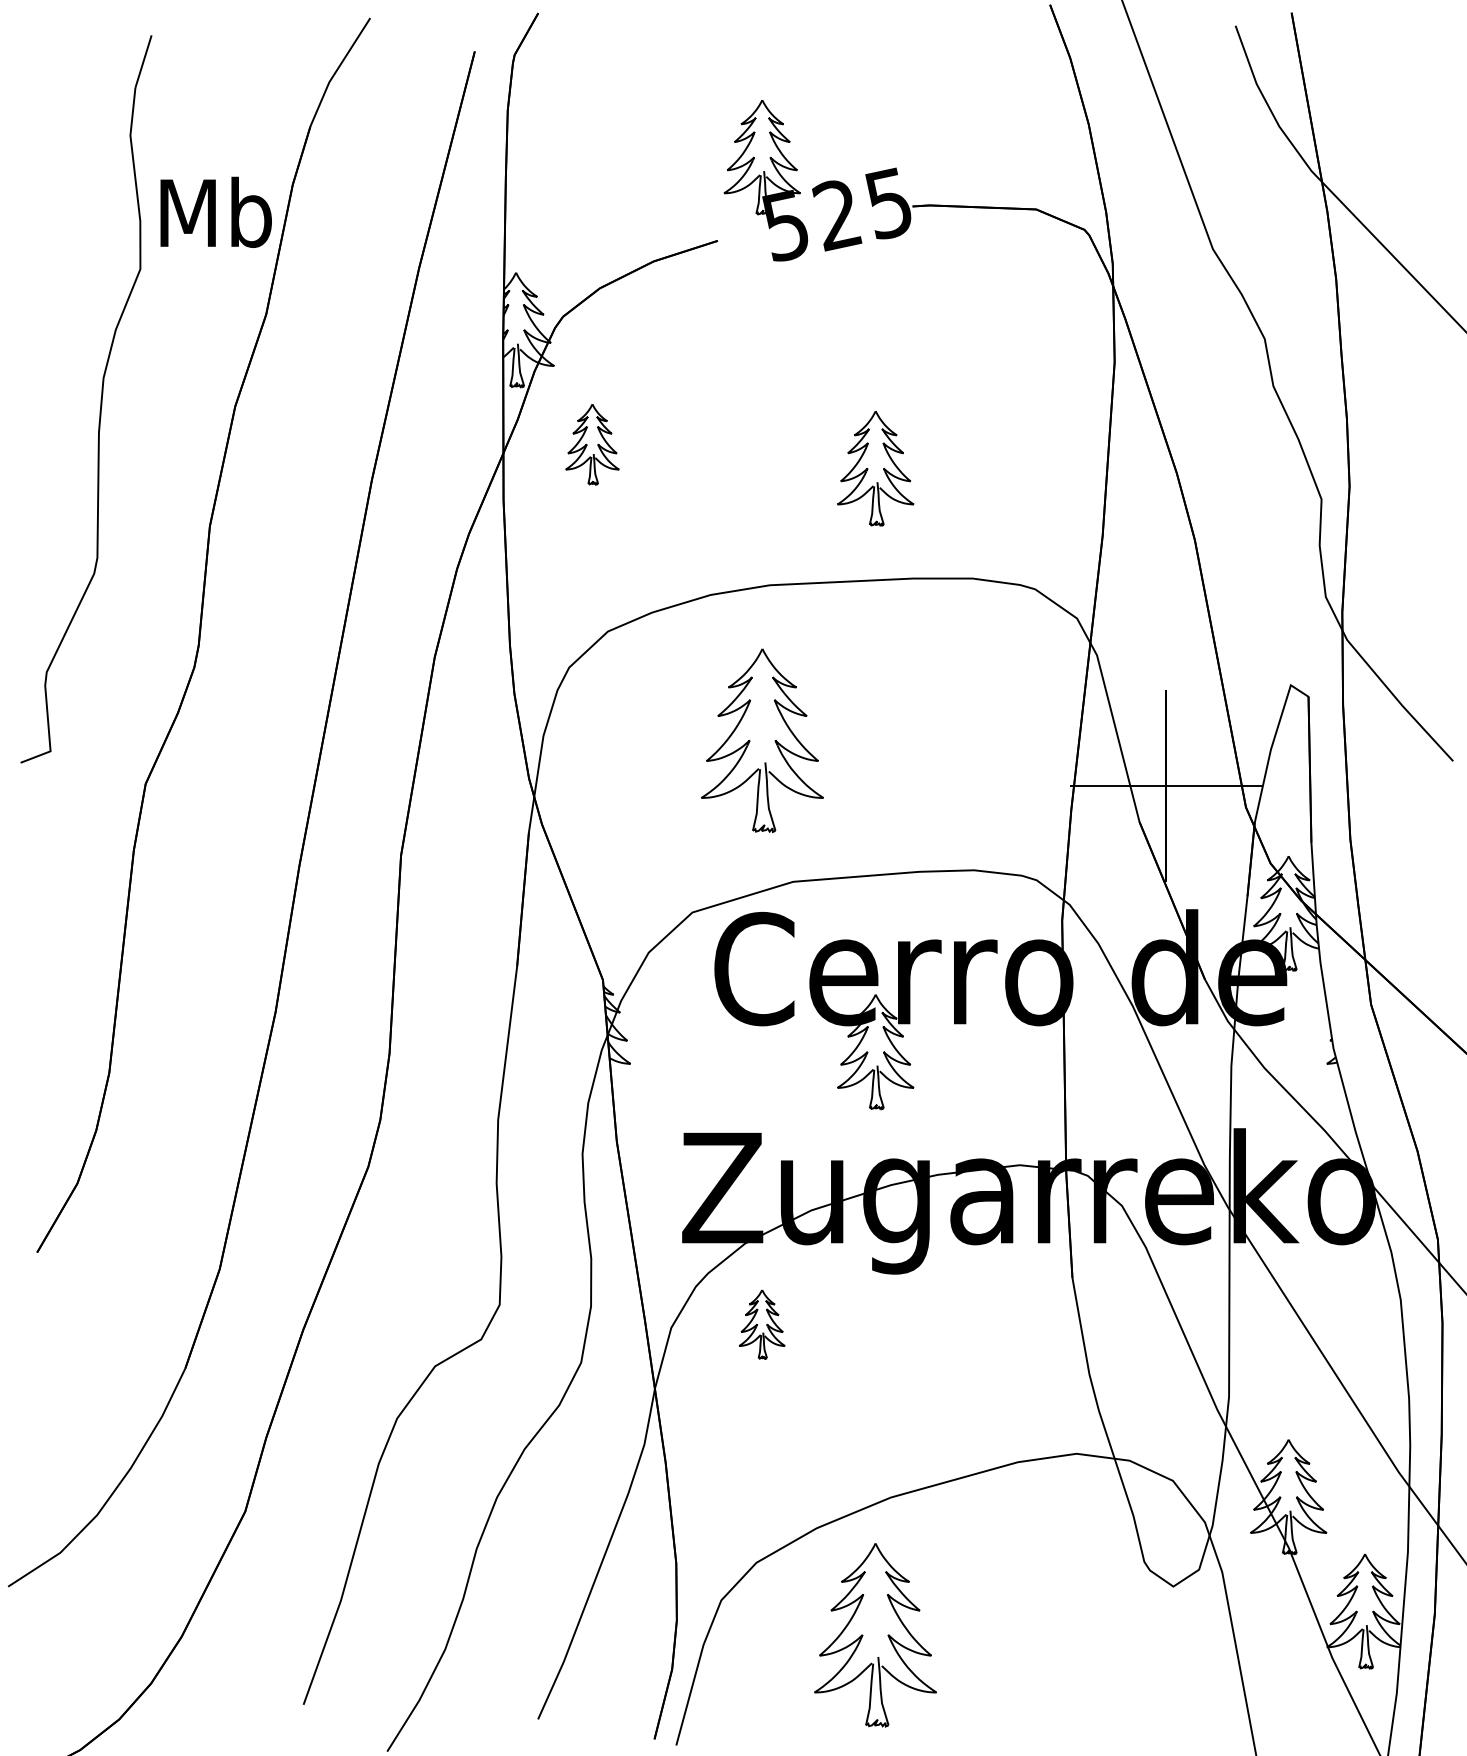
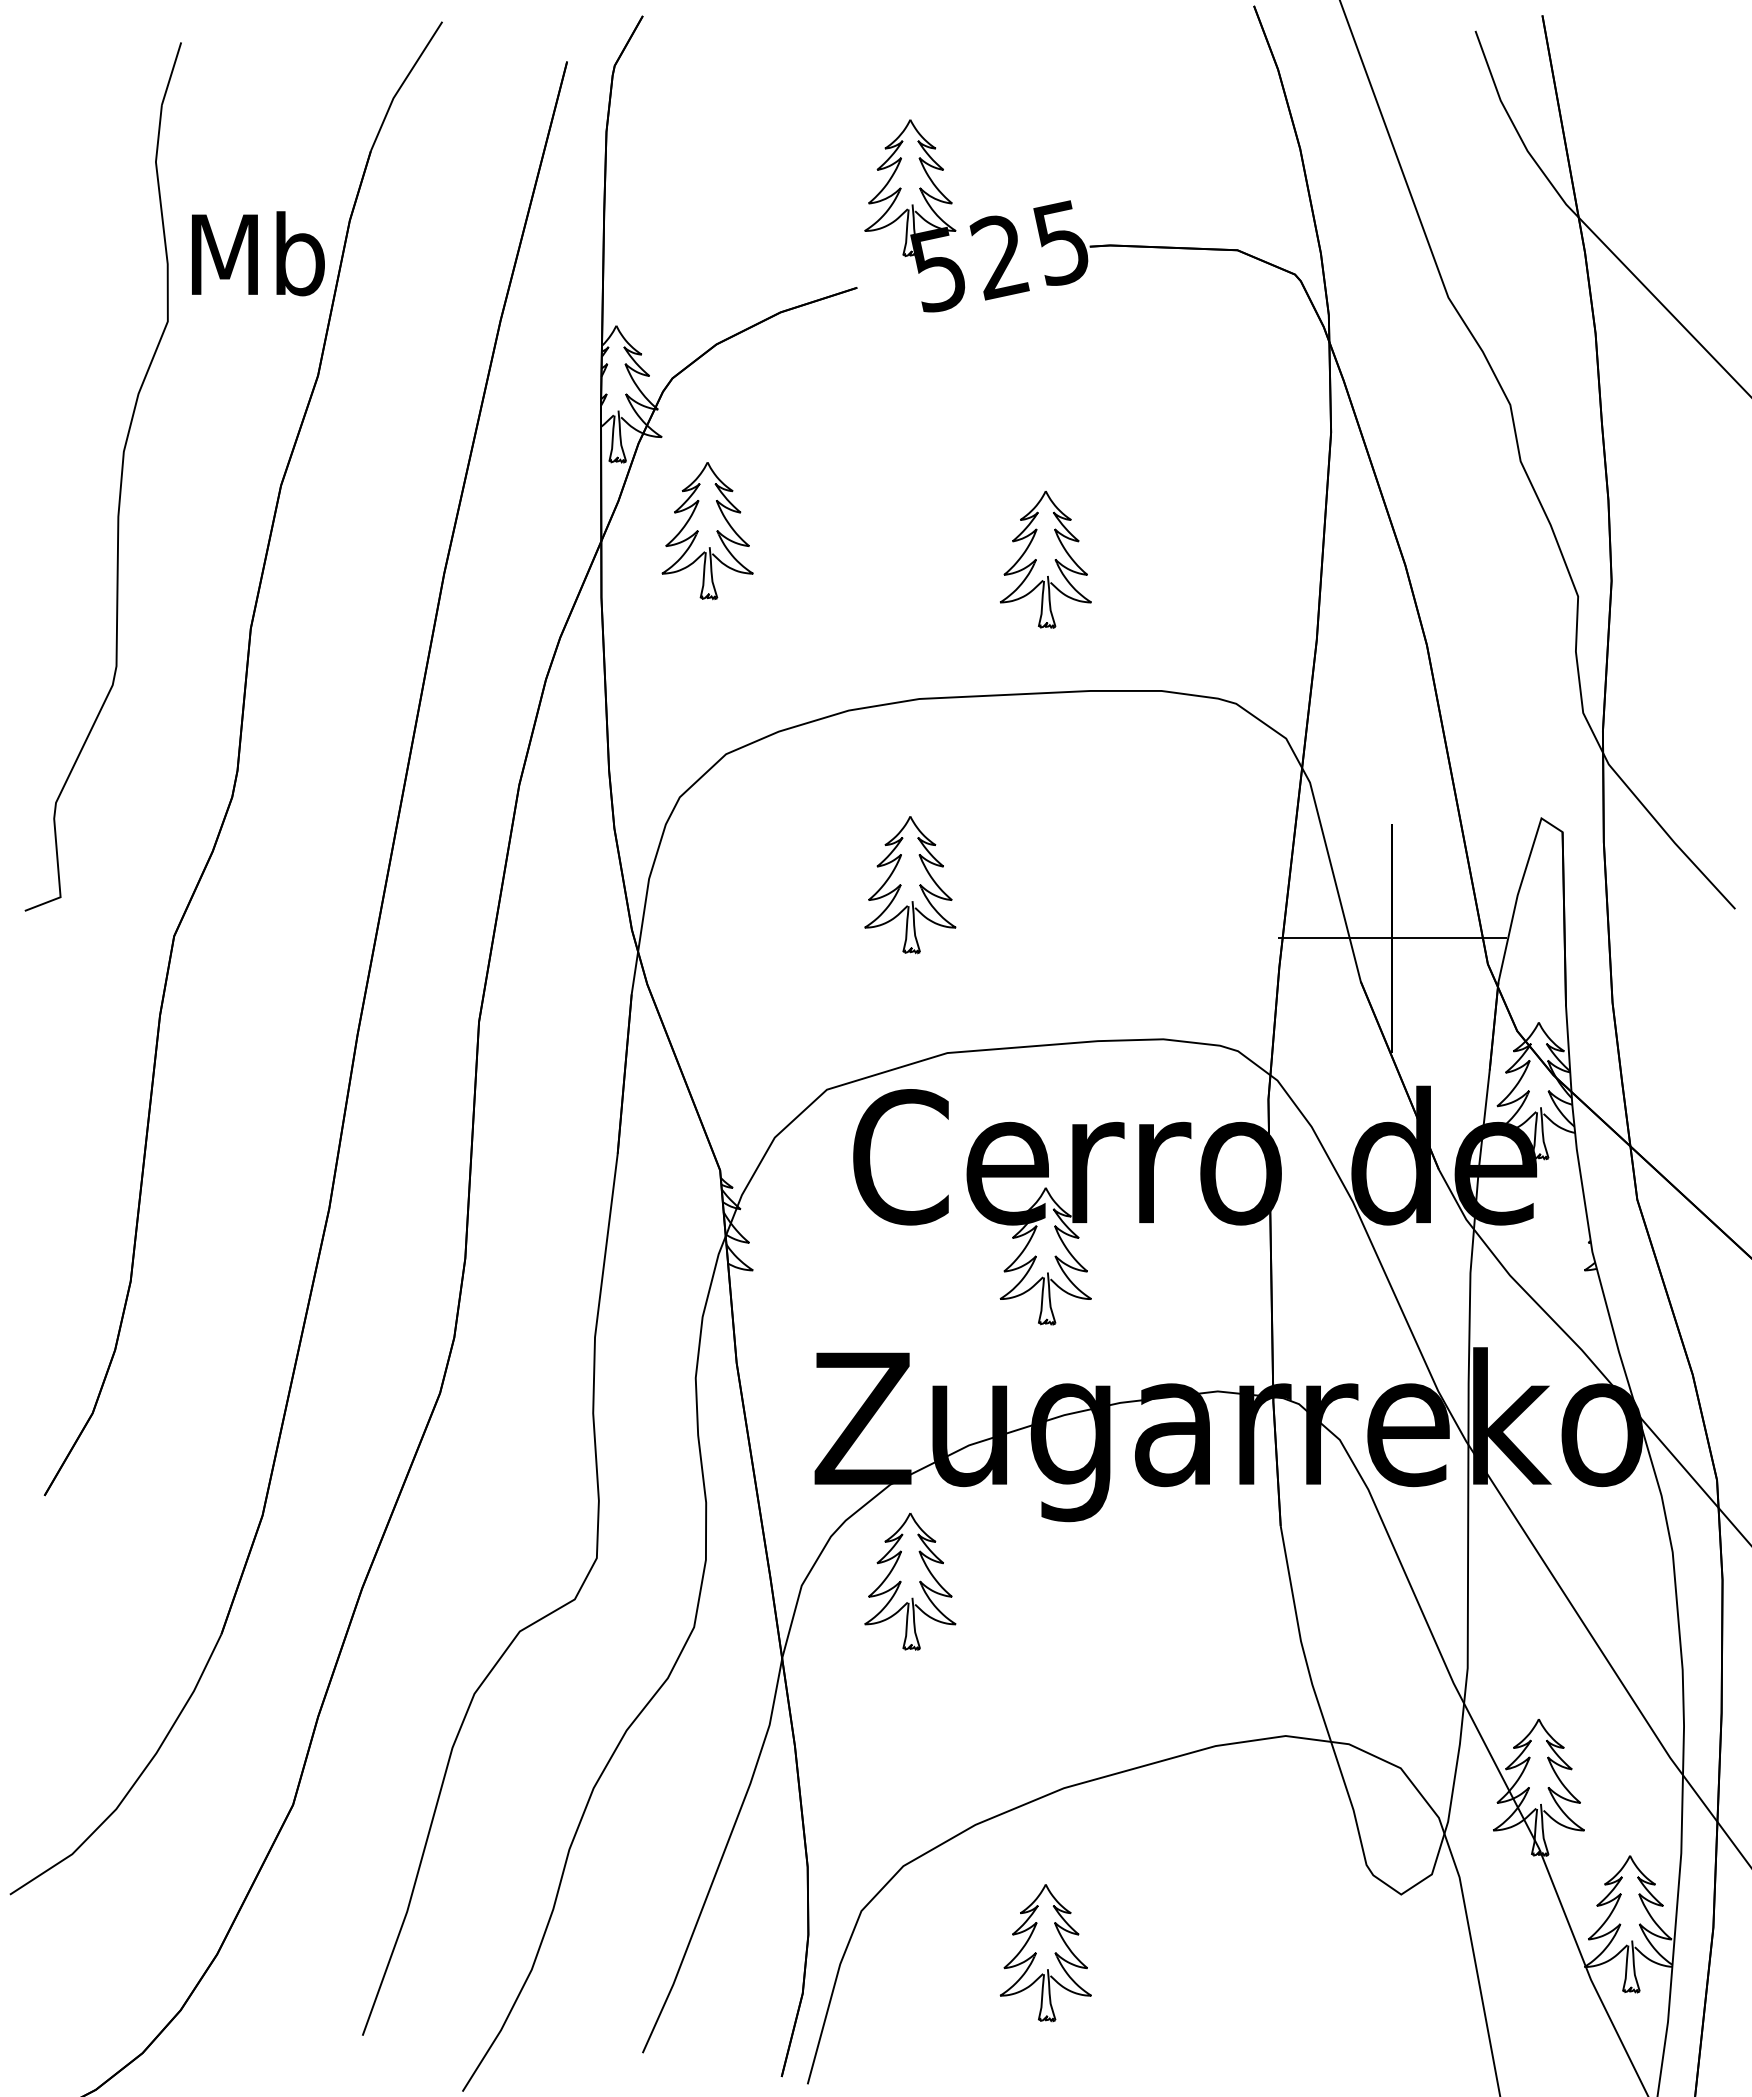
part: (592, 444) -> (707, 530), size x1.43
part: (761, 741) -> (909, 885), size x0.62
part: (761, 1324) -> (909, 1581), size x1.67
part: (875, 1635) -> (1045, 1952), size x0.62

